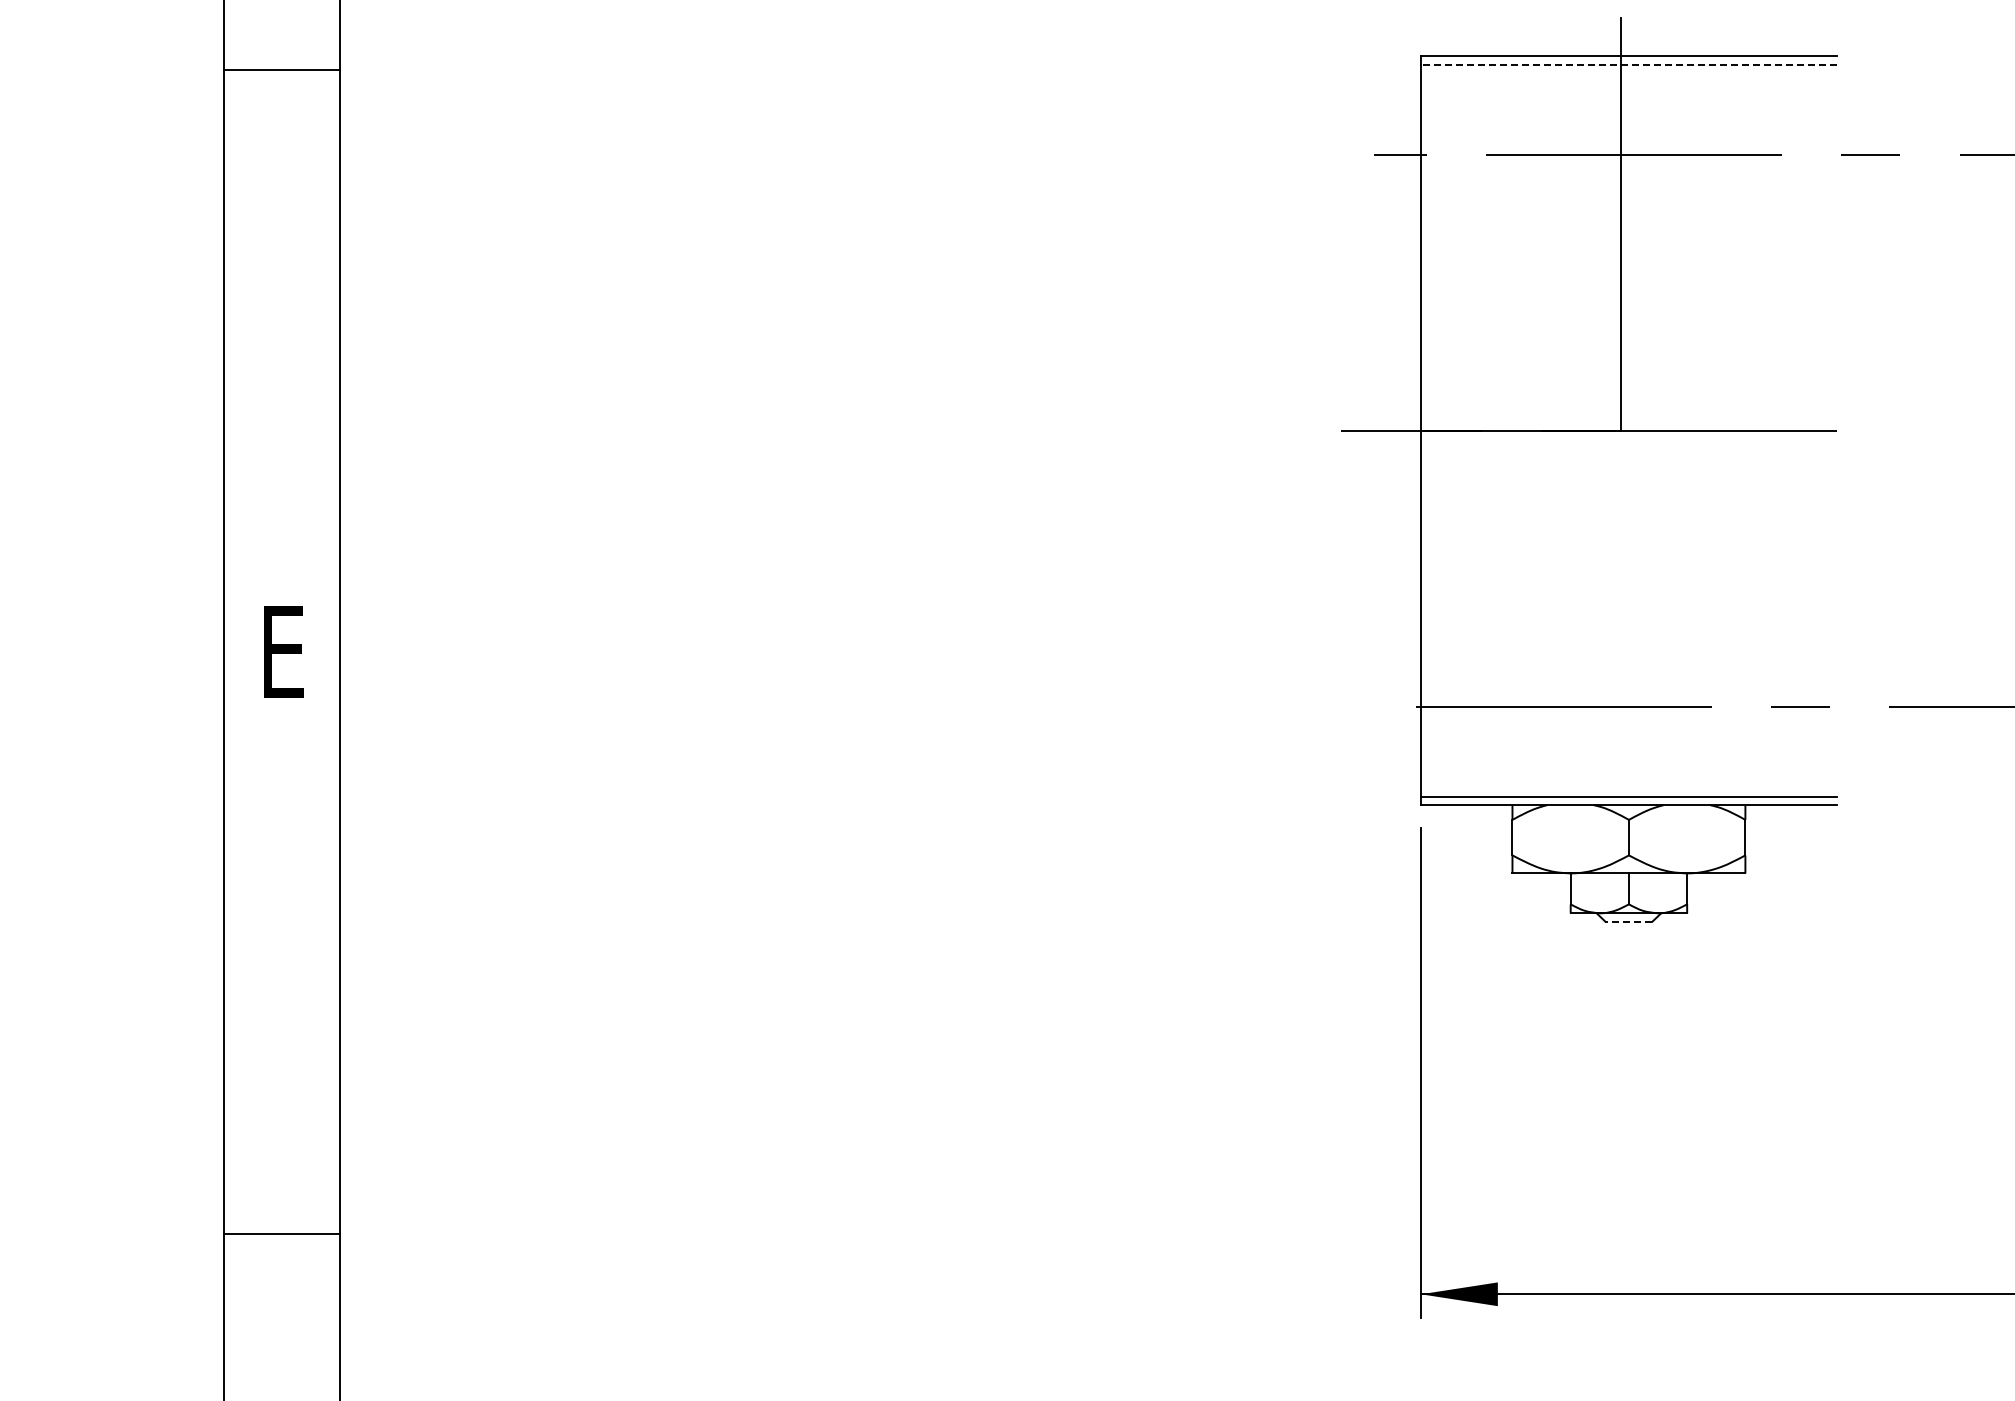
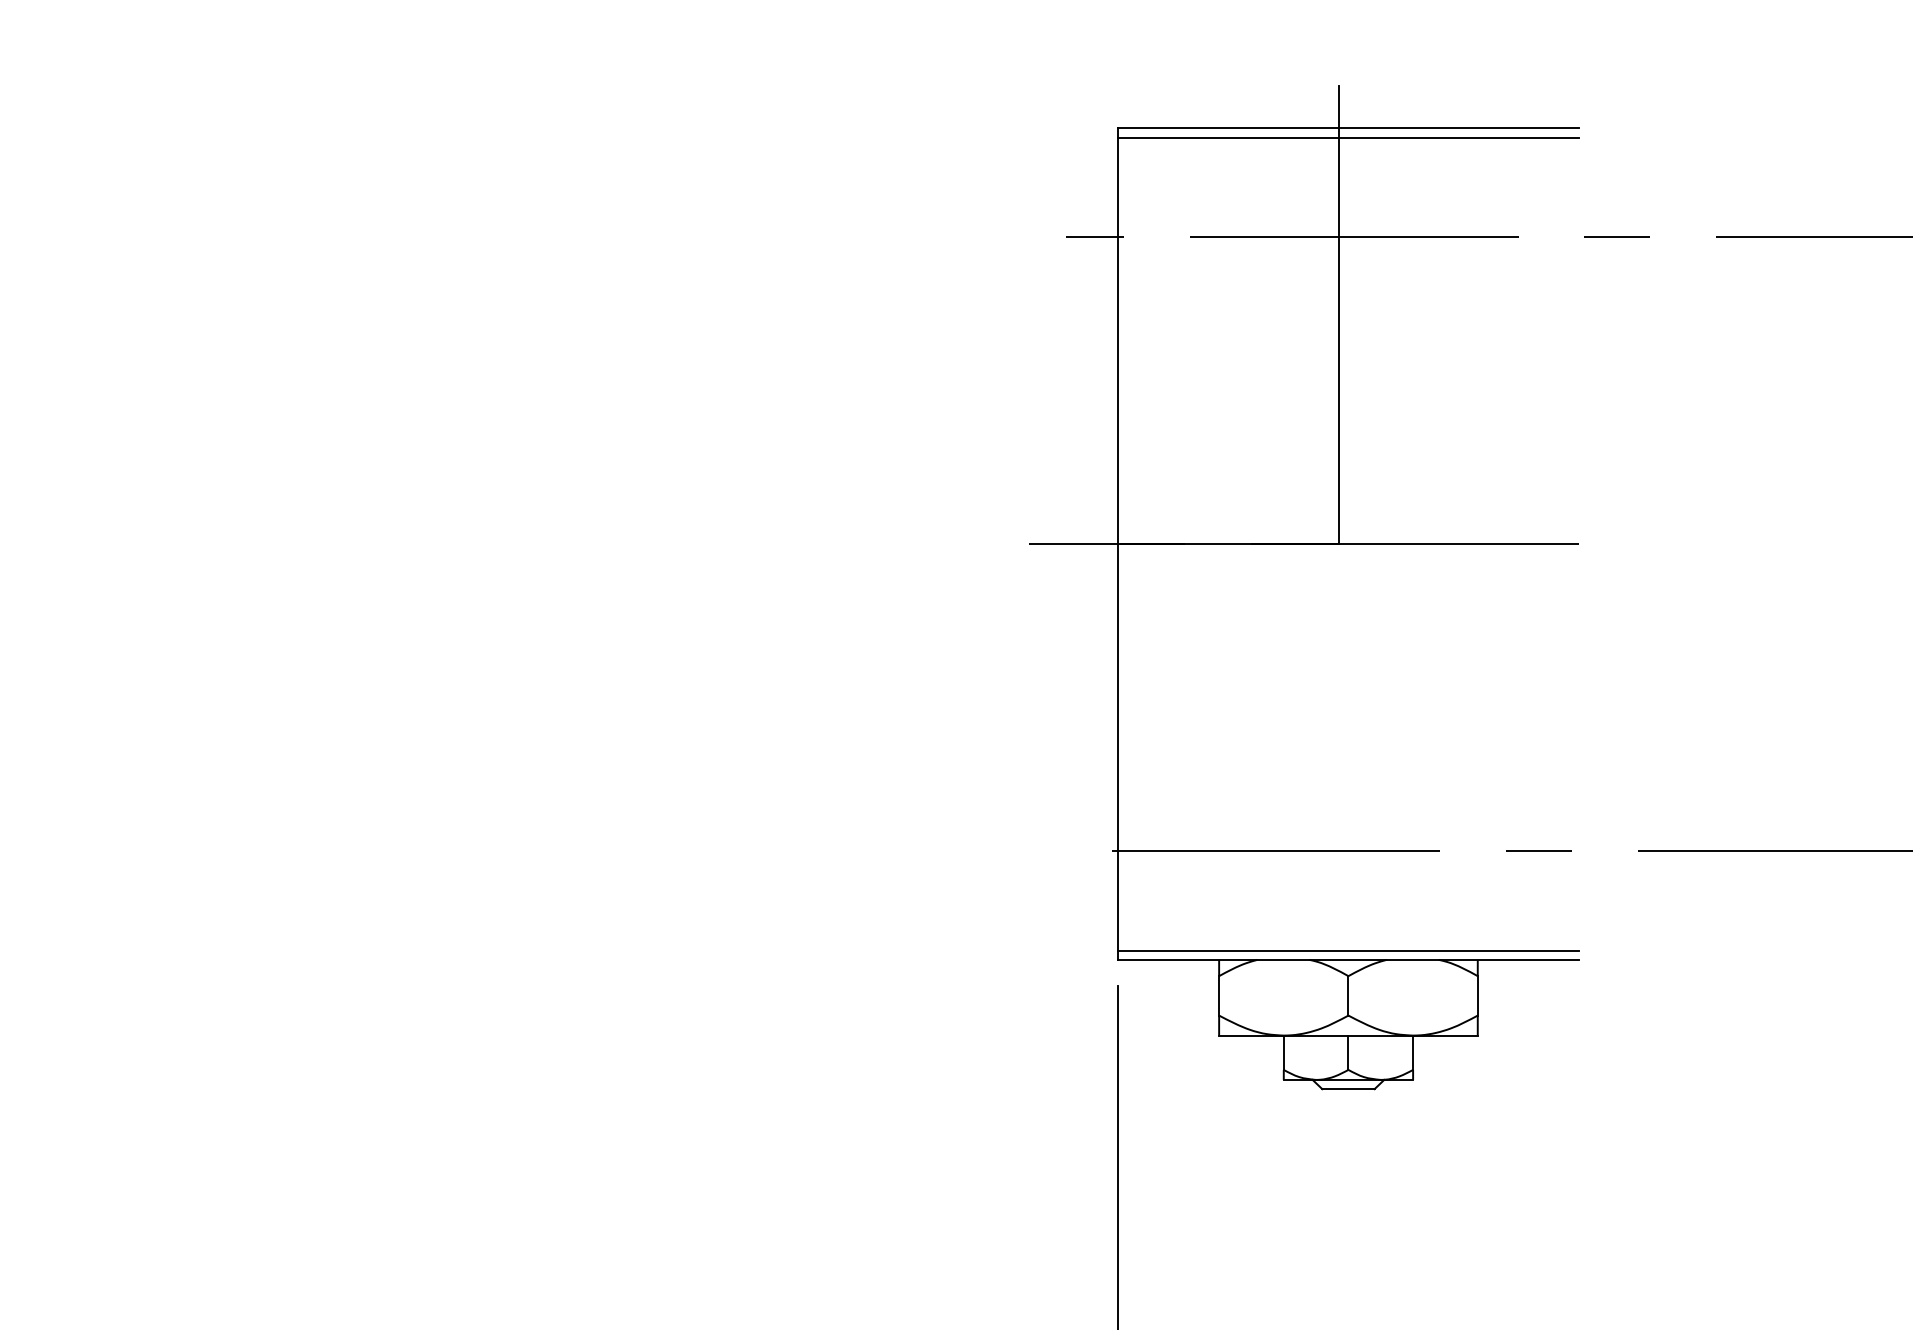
line: (1628, 64) -> (1347, 137), dashed -> solid
line: (1628, 921) -> (1347, 1088), dashed -> solid

